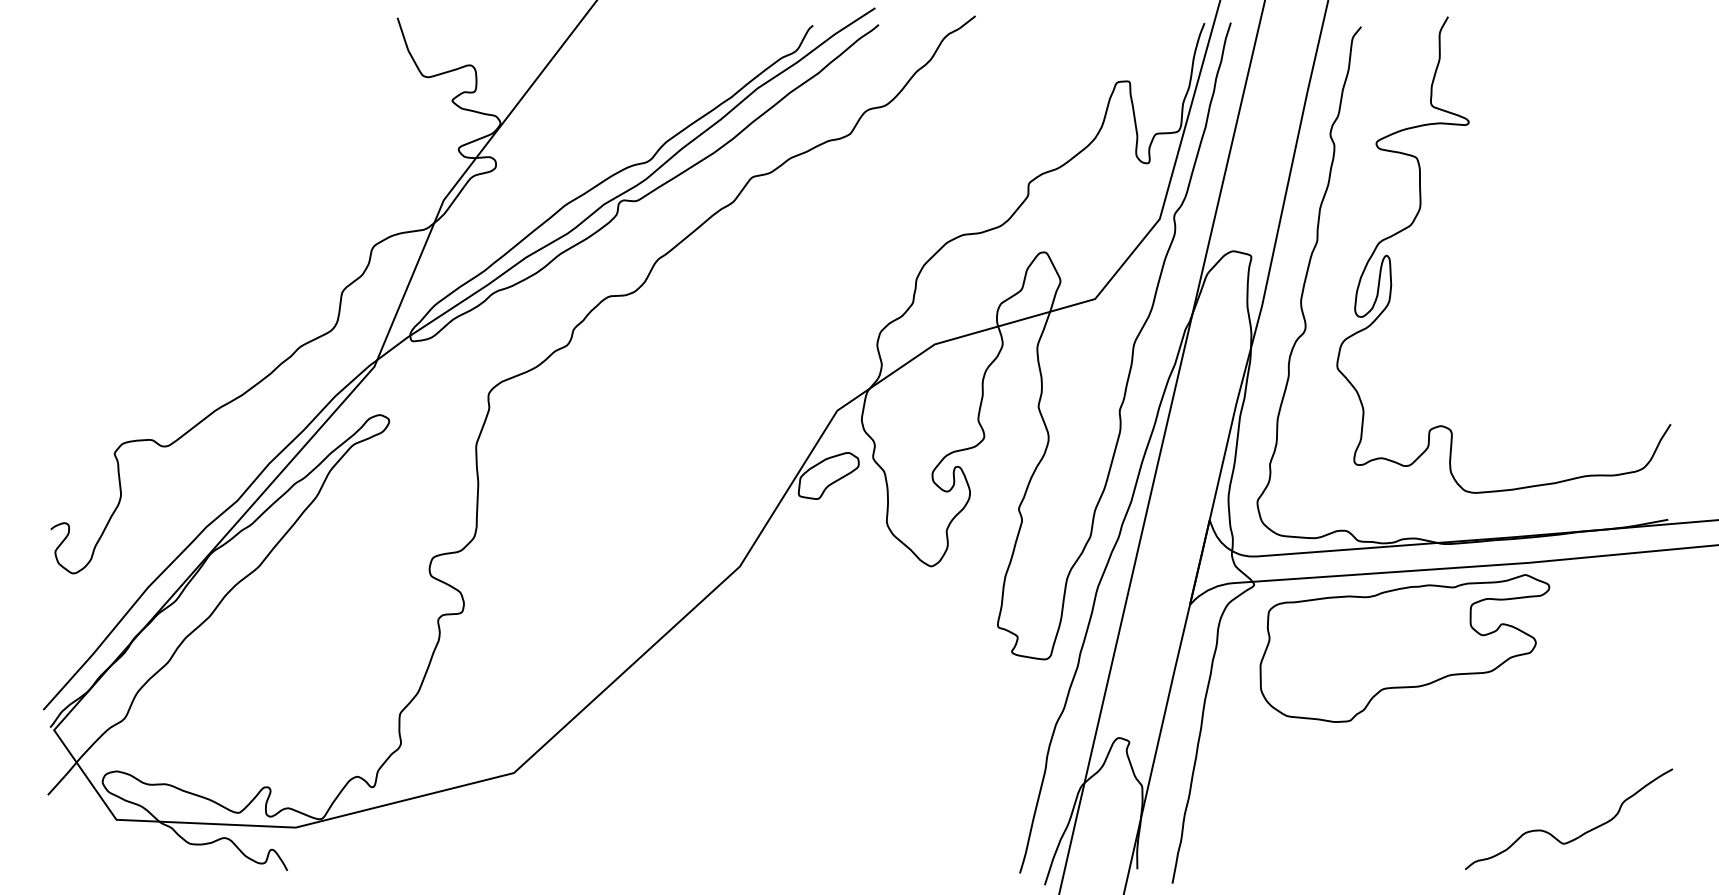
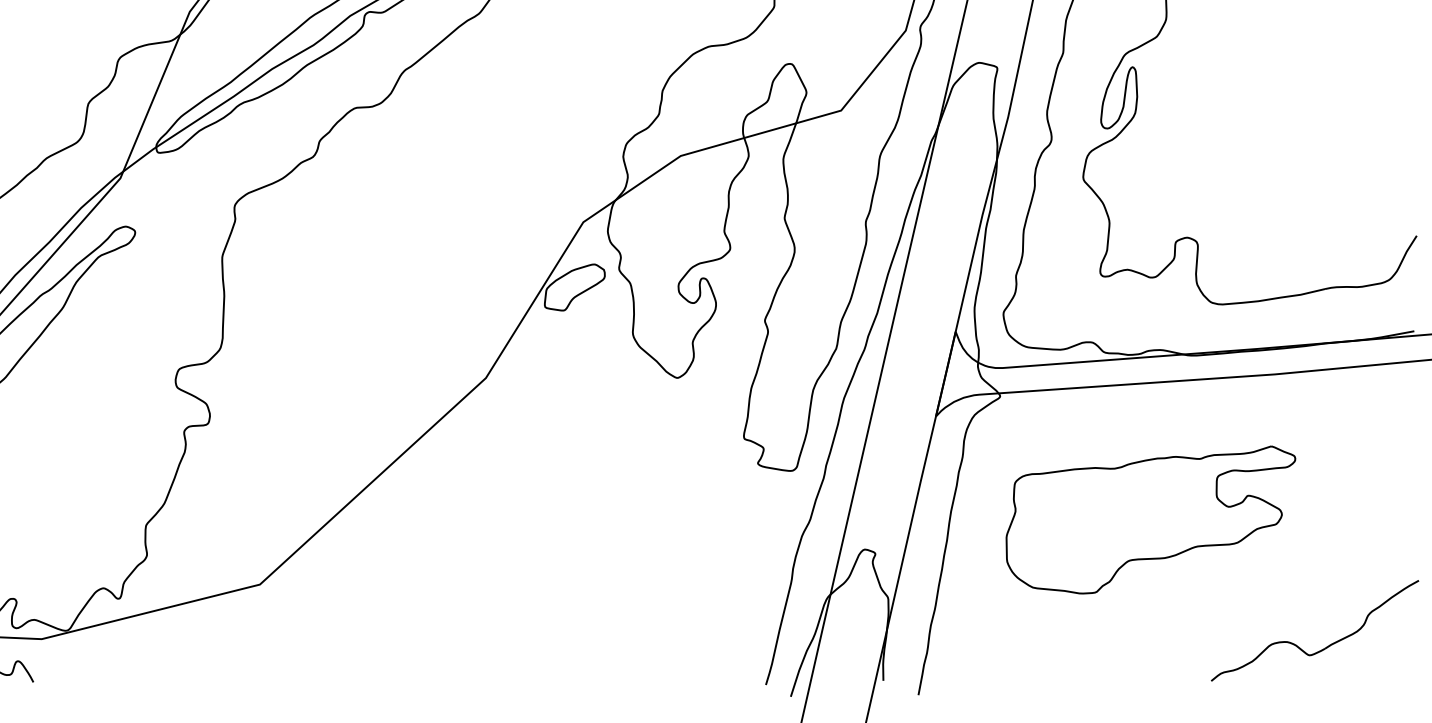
part: (1404, 648) -> (1150, 520), moved

